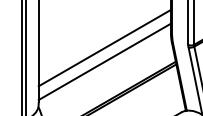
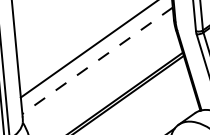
line: (104, 62) -> (97, 61), solid -> dashed

